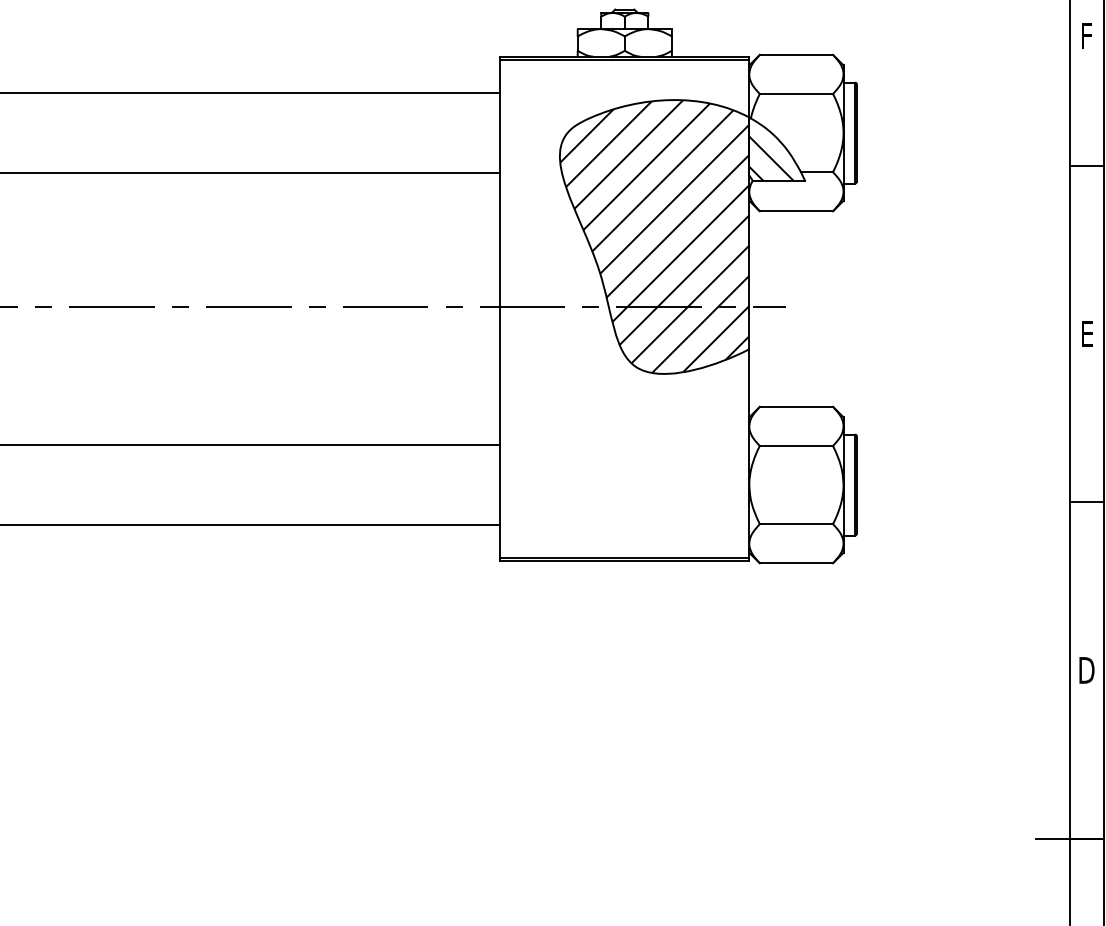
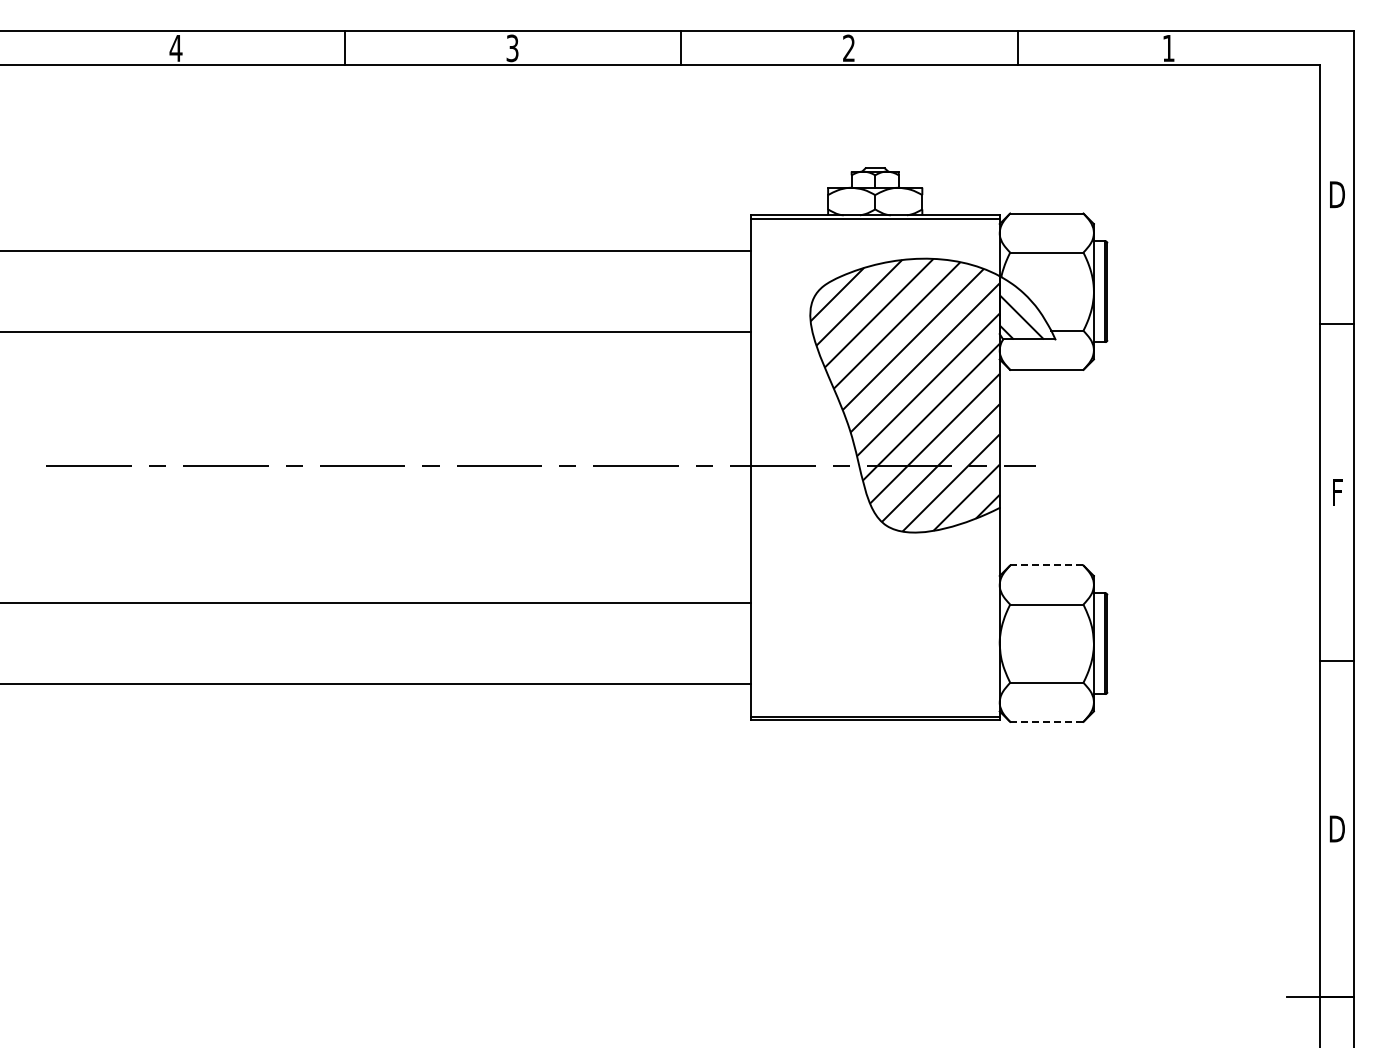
text: (1087, 35) -> (1337, 194), F -> D
text: (1087, 333) -> (1337, 492), E -> F
line: (796, 406) -> (1046, 565), solid -> dashed
line: (796, 562) -> (1046, 721), solid -> dashed

